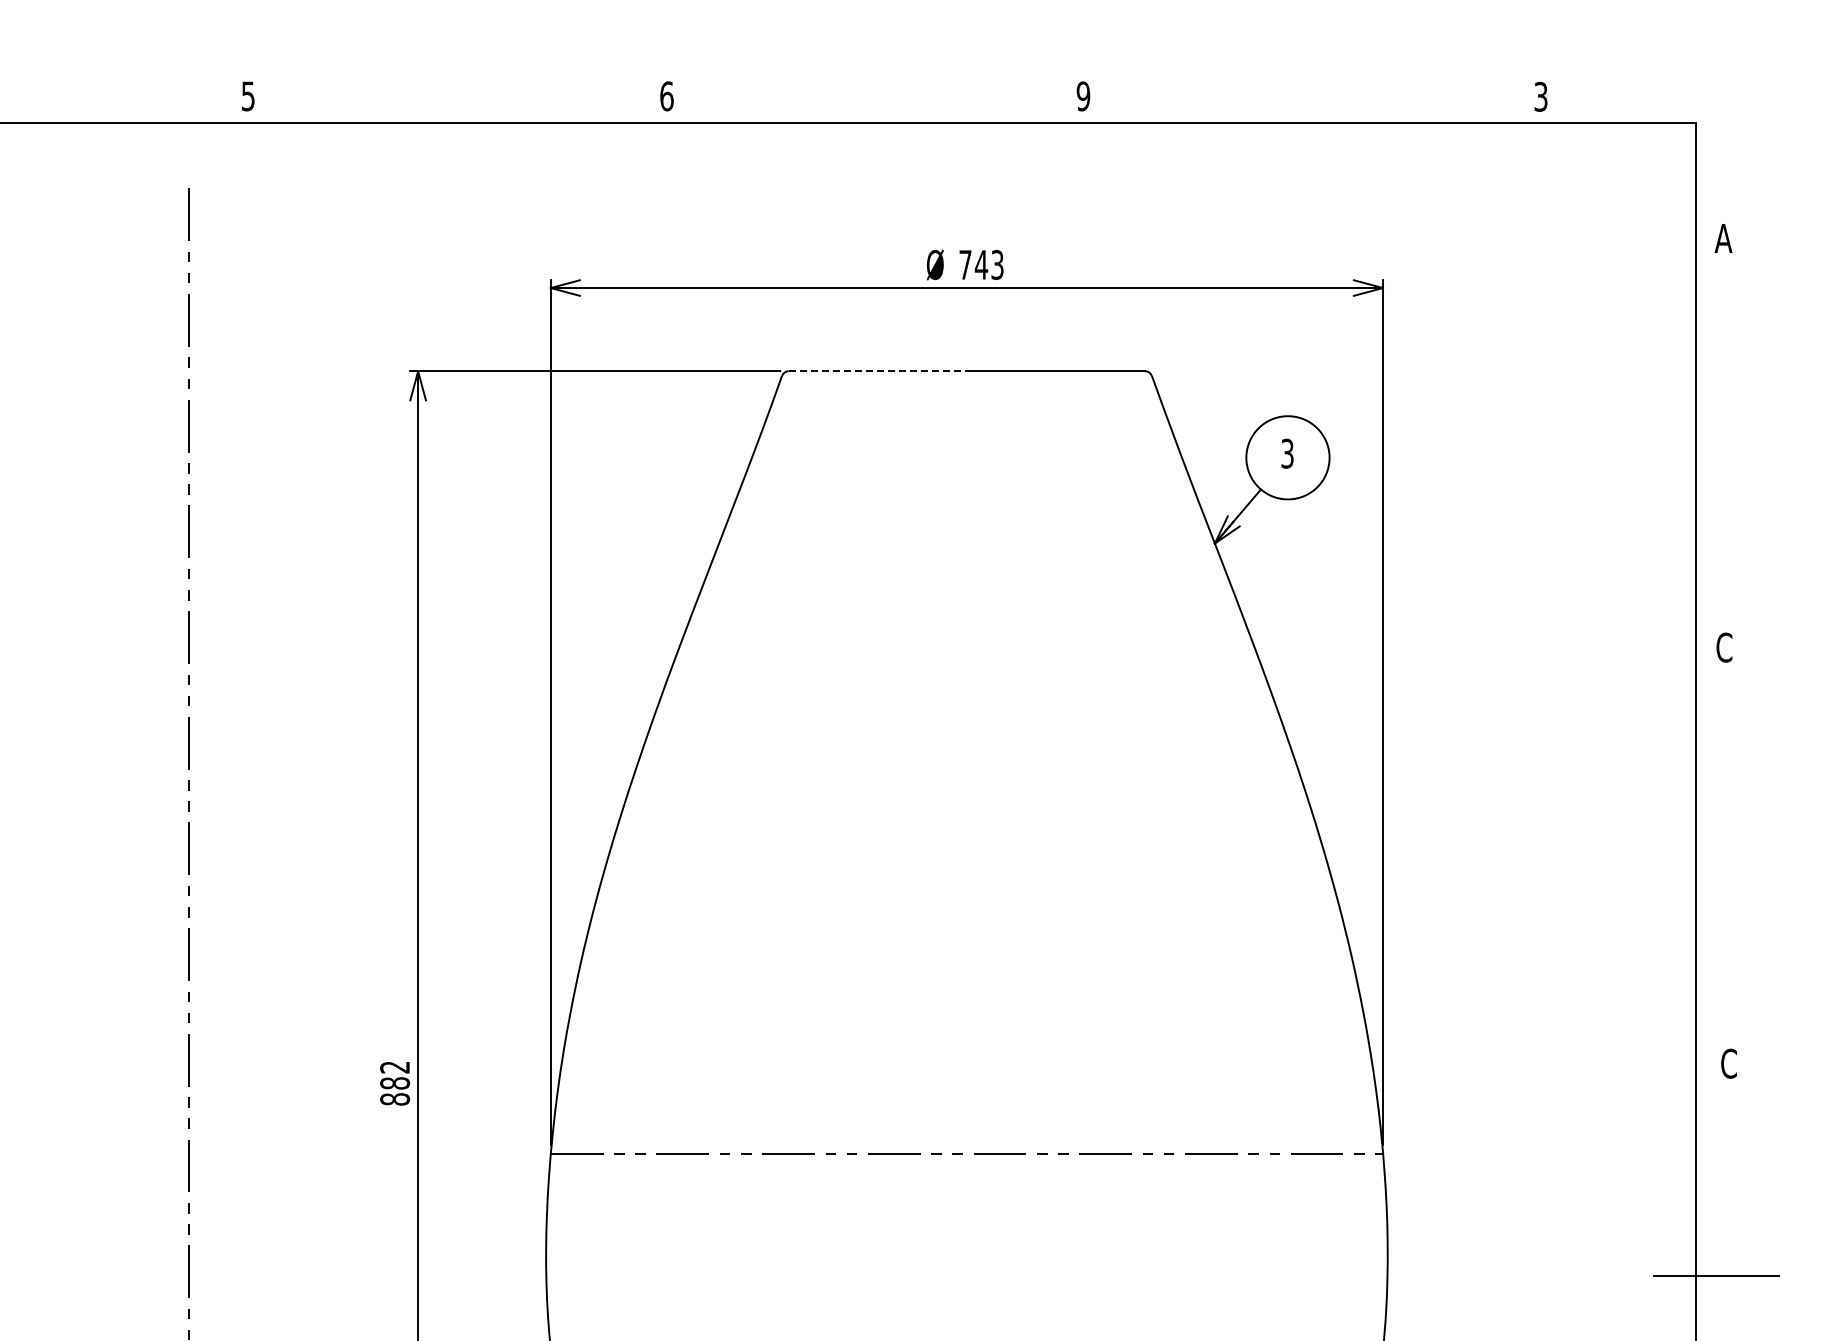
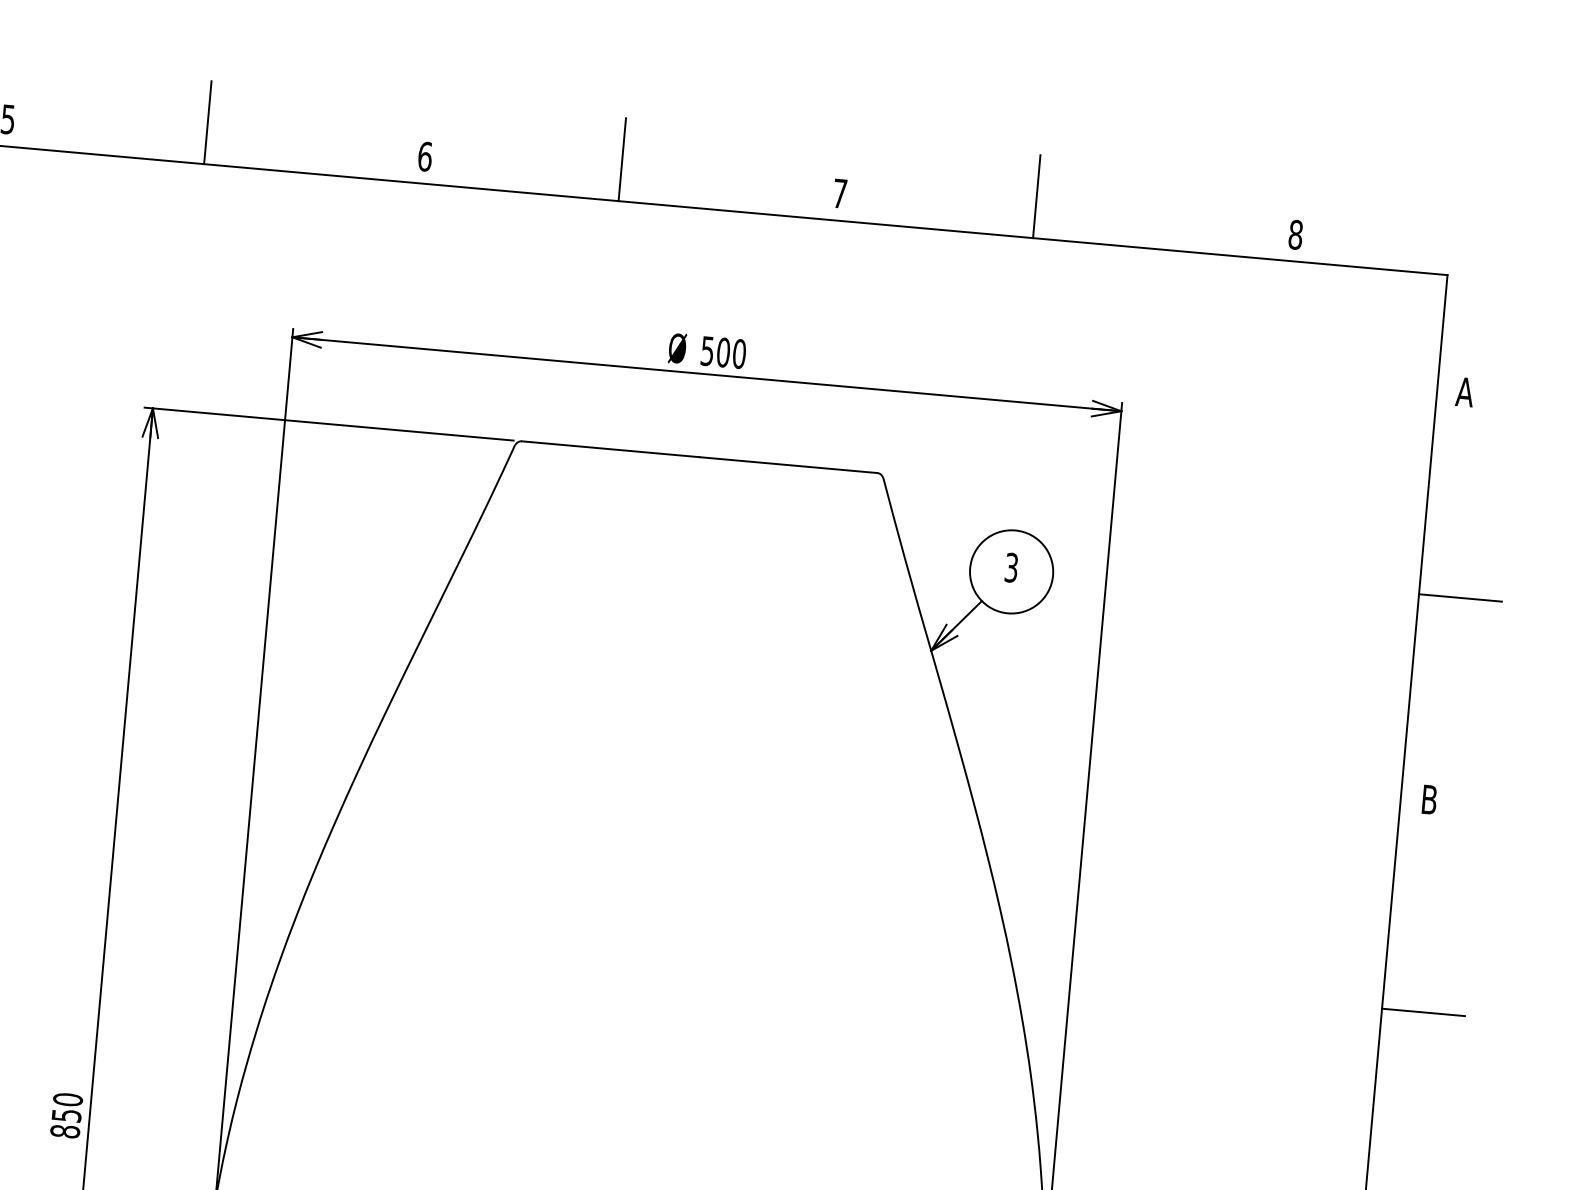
line: (447, 81) -> (207, 122), added
line: (863, 81) -> (622, 159), added
line: (1279, 81) -> (1036, 196), added
text: (1083, 96) -> (840, 193), 9 -> 7
text: (1540, 96) -> (1295, 234), 3 -> 8
text: (981, 265) -> (723, 353), 743 -> 500
line: (878, 371) -> (611, 449), dashed -> solid
line: (1736, 443) -> (1459, 597), added
text: (1724, 647) -> (1429, 799), C -> B
line: (1736, 859) -> (1422, 1011), added
text: (395, 1075) -> (67, 1107), 882 -> 850

